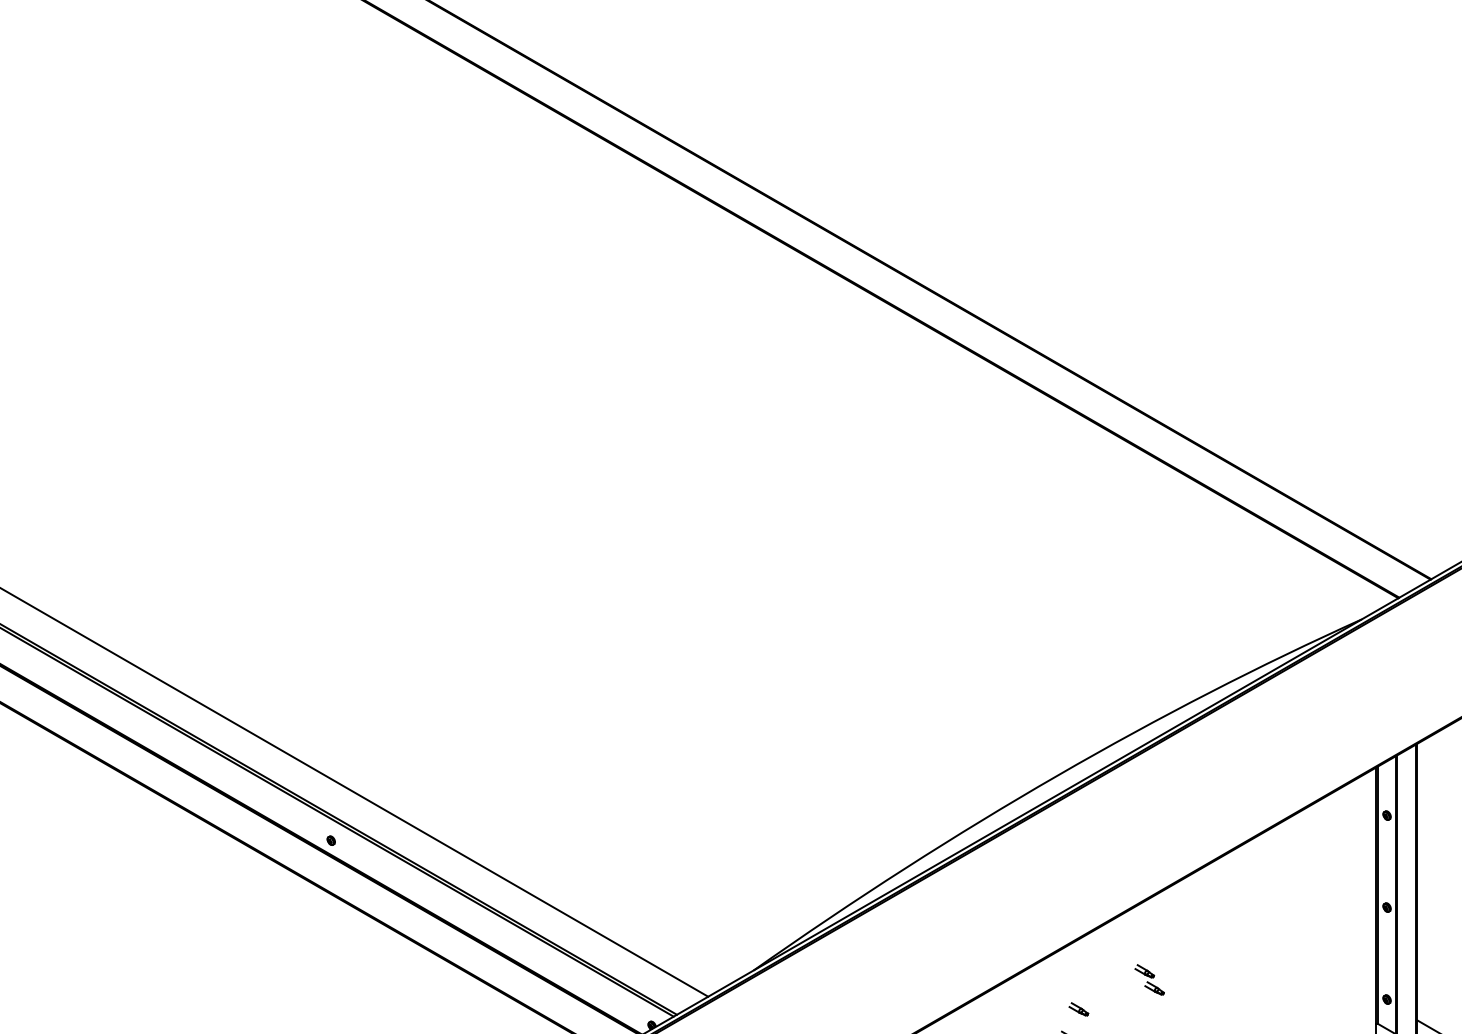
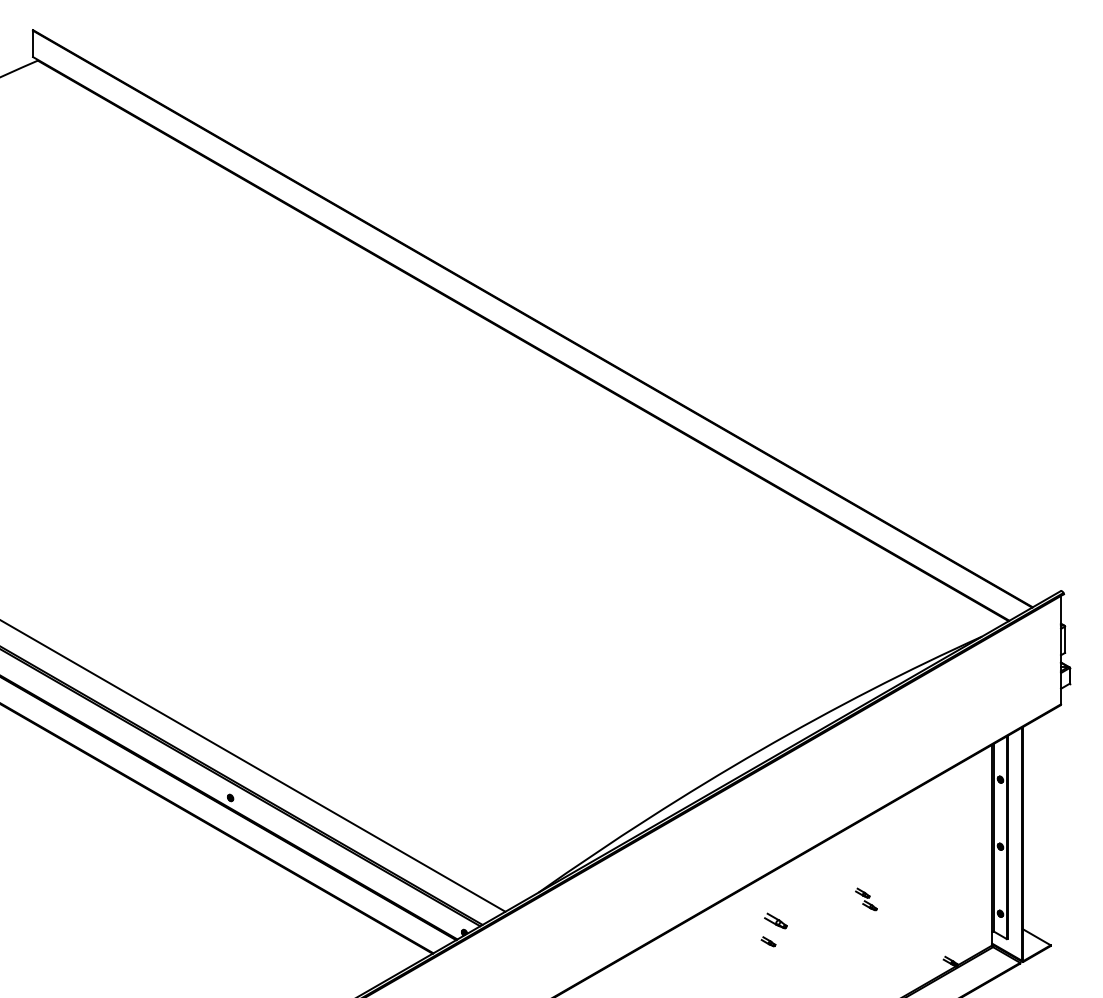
part: (1149, 979) -> (866, 899), moved
part: (1078, 1008) -> (775, 920), size x1.6

